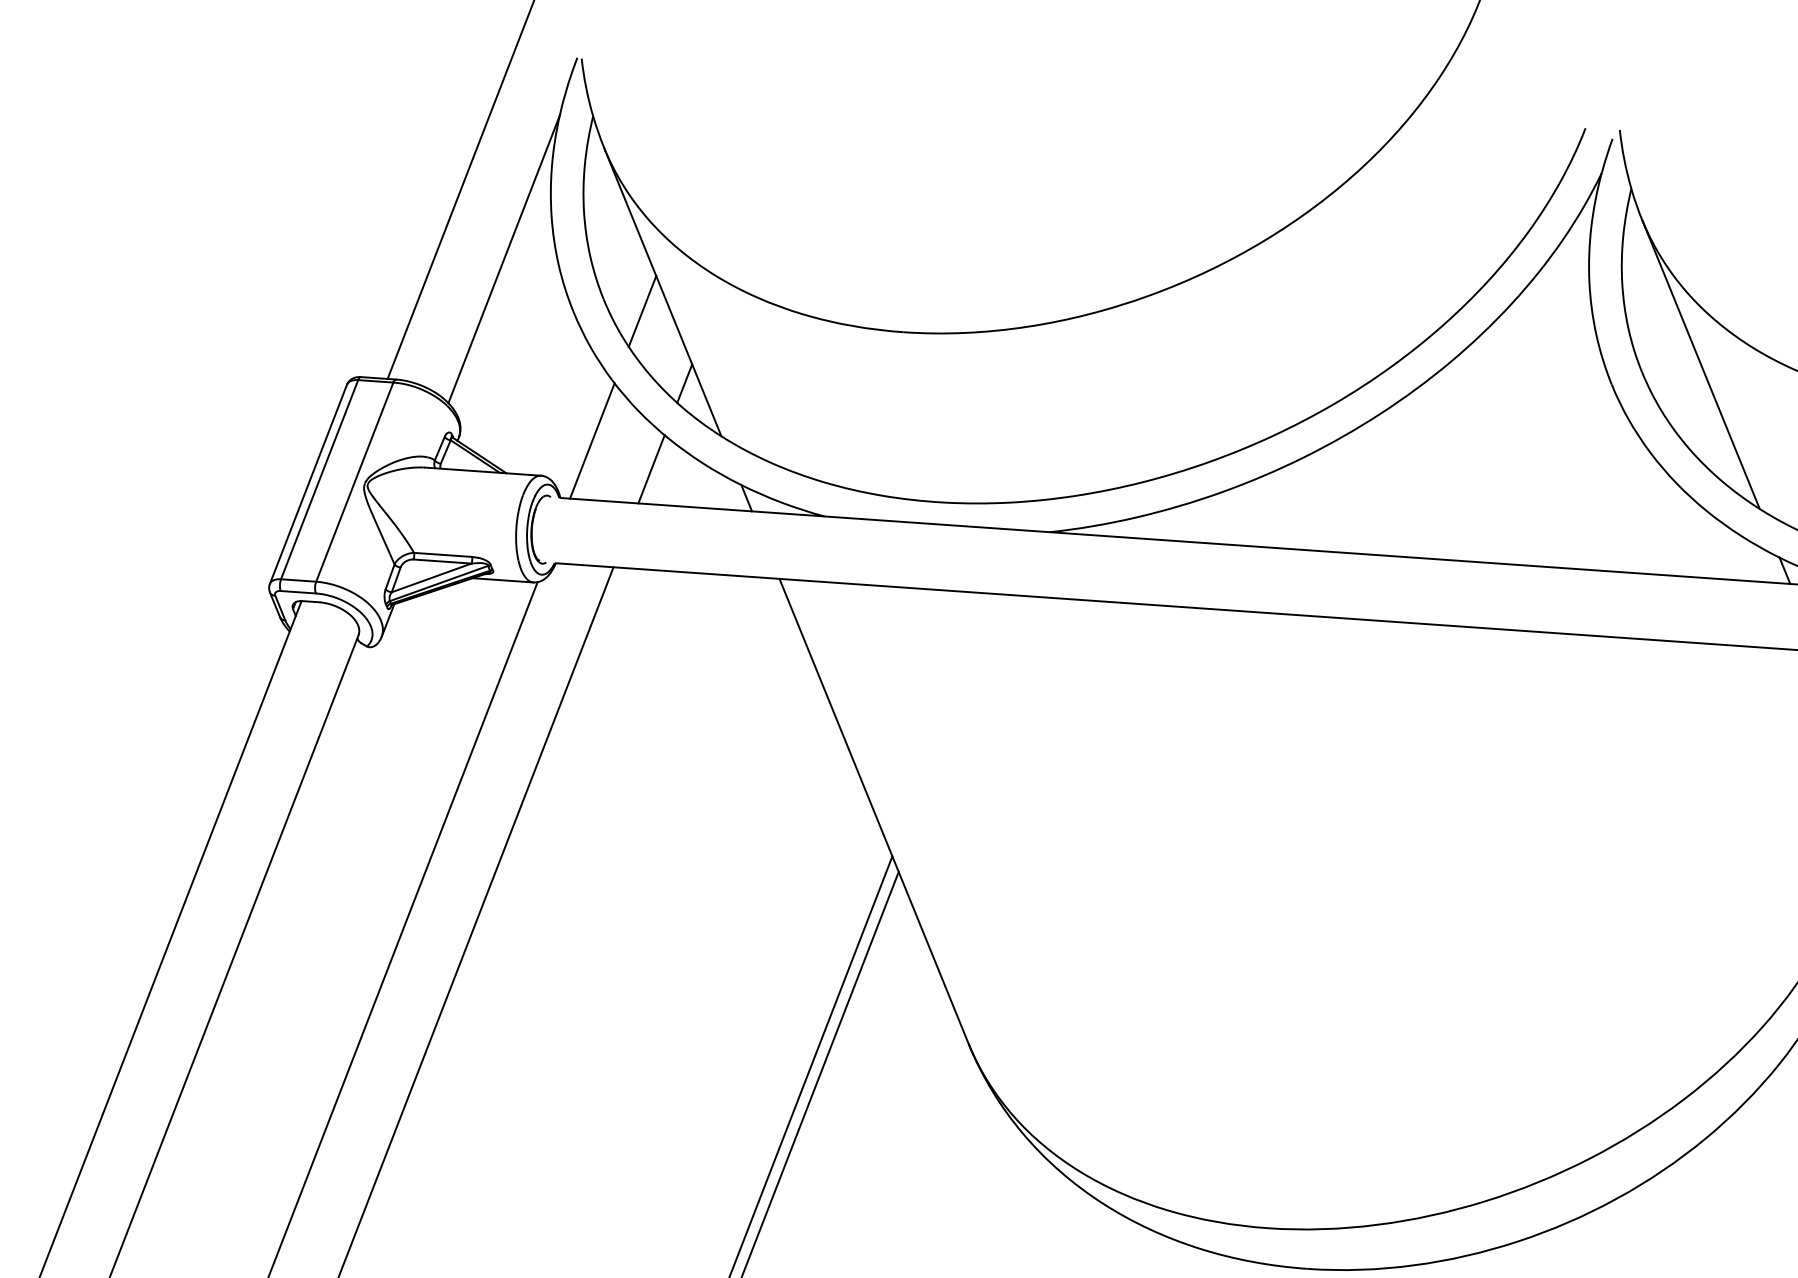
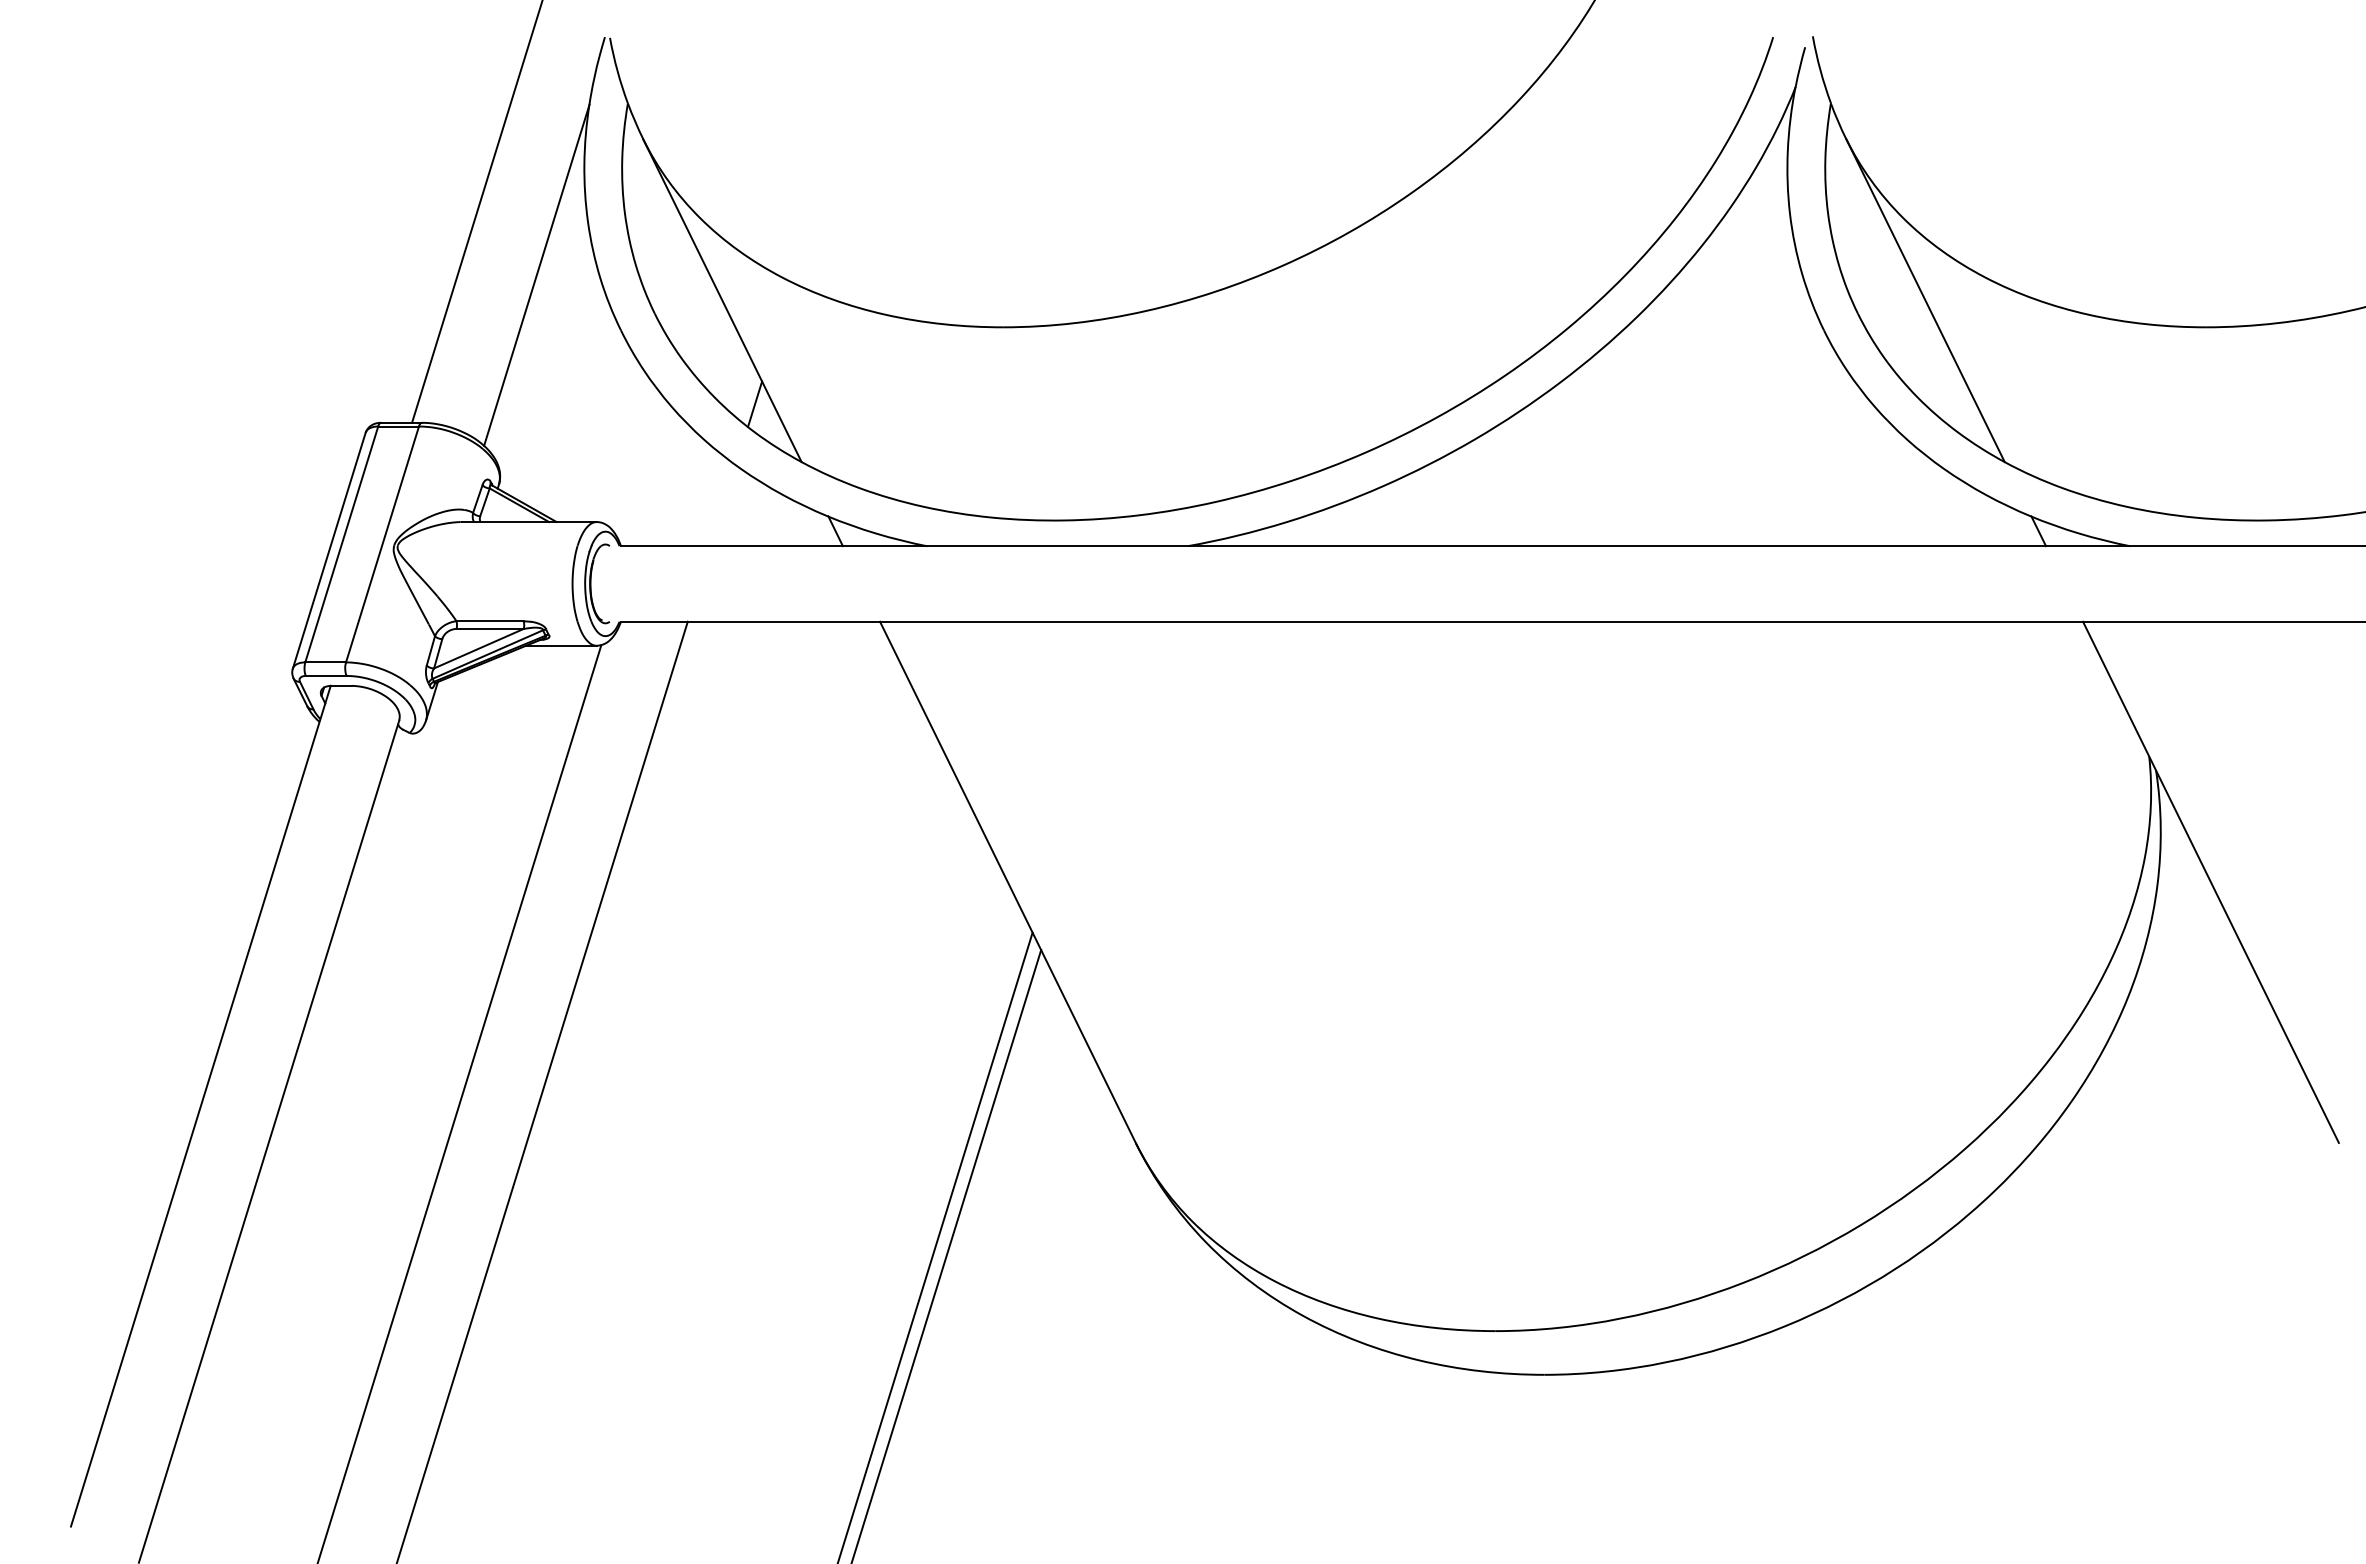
line: (642, 311) -> (700, 324), removed
line: (592, 440) -> (653, 477), removed
line: (651, 469) -> (723, 505), removed

